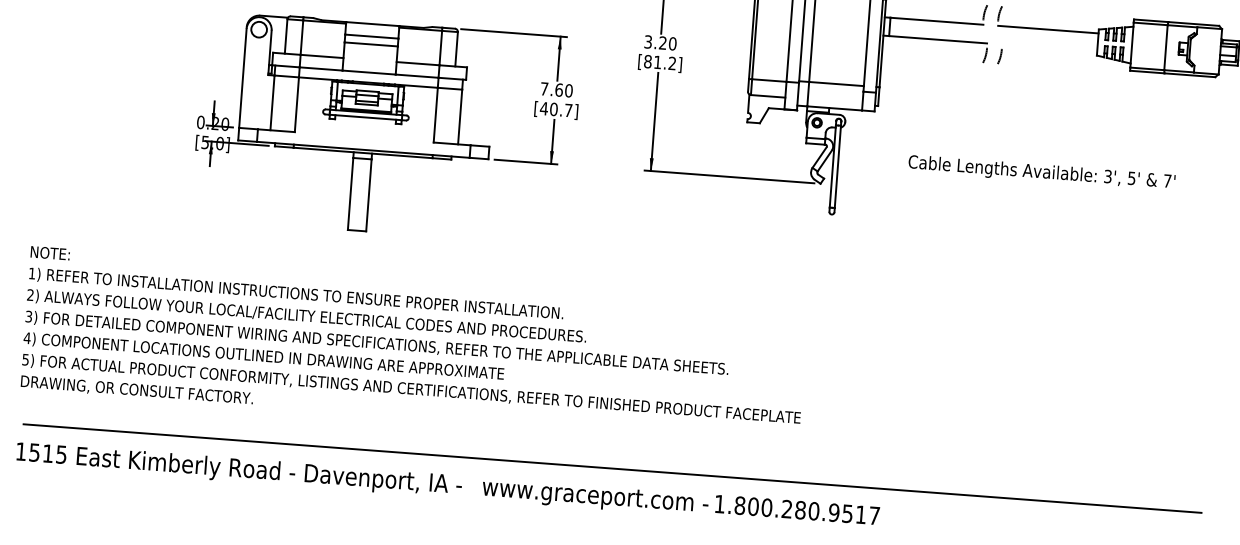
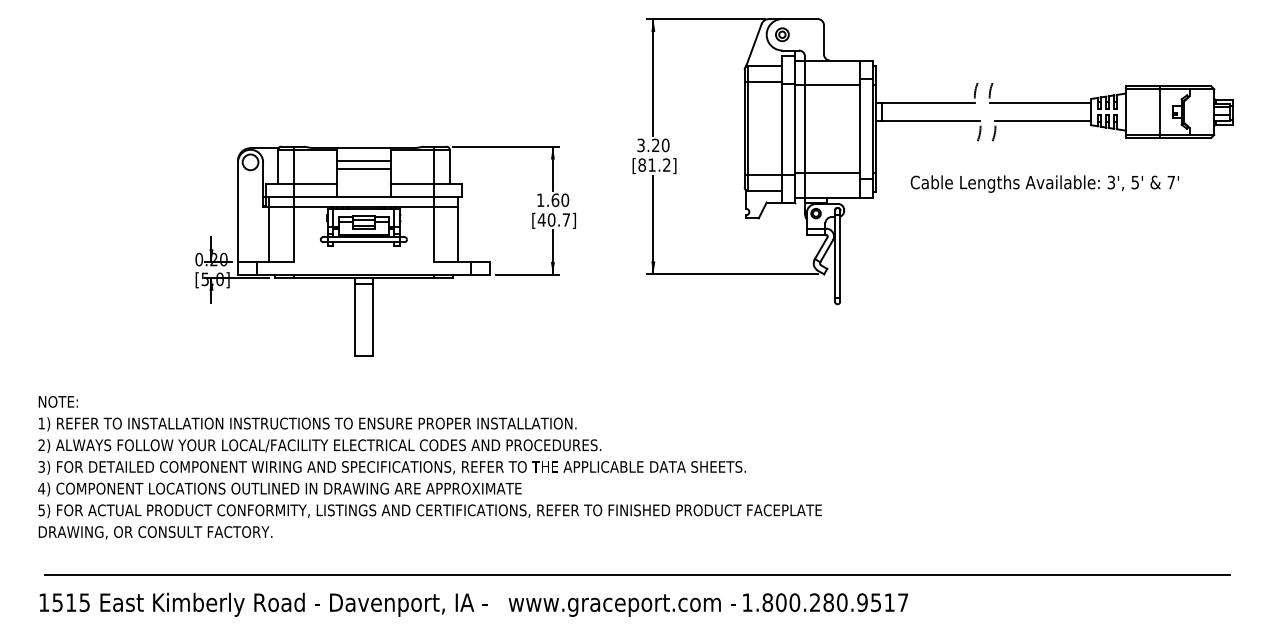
line: (1049, 48) -> (1043, 121), added
text: (544, 88) -> (540, 199), 7.60 -> 1.60
text: (1041, 172) -> (1044, 183), moved

